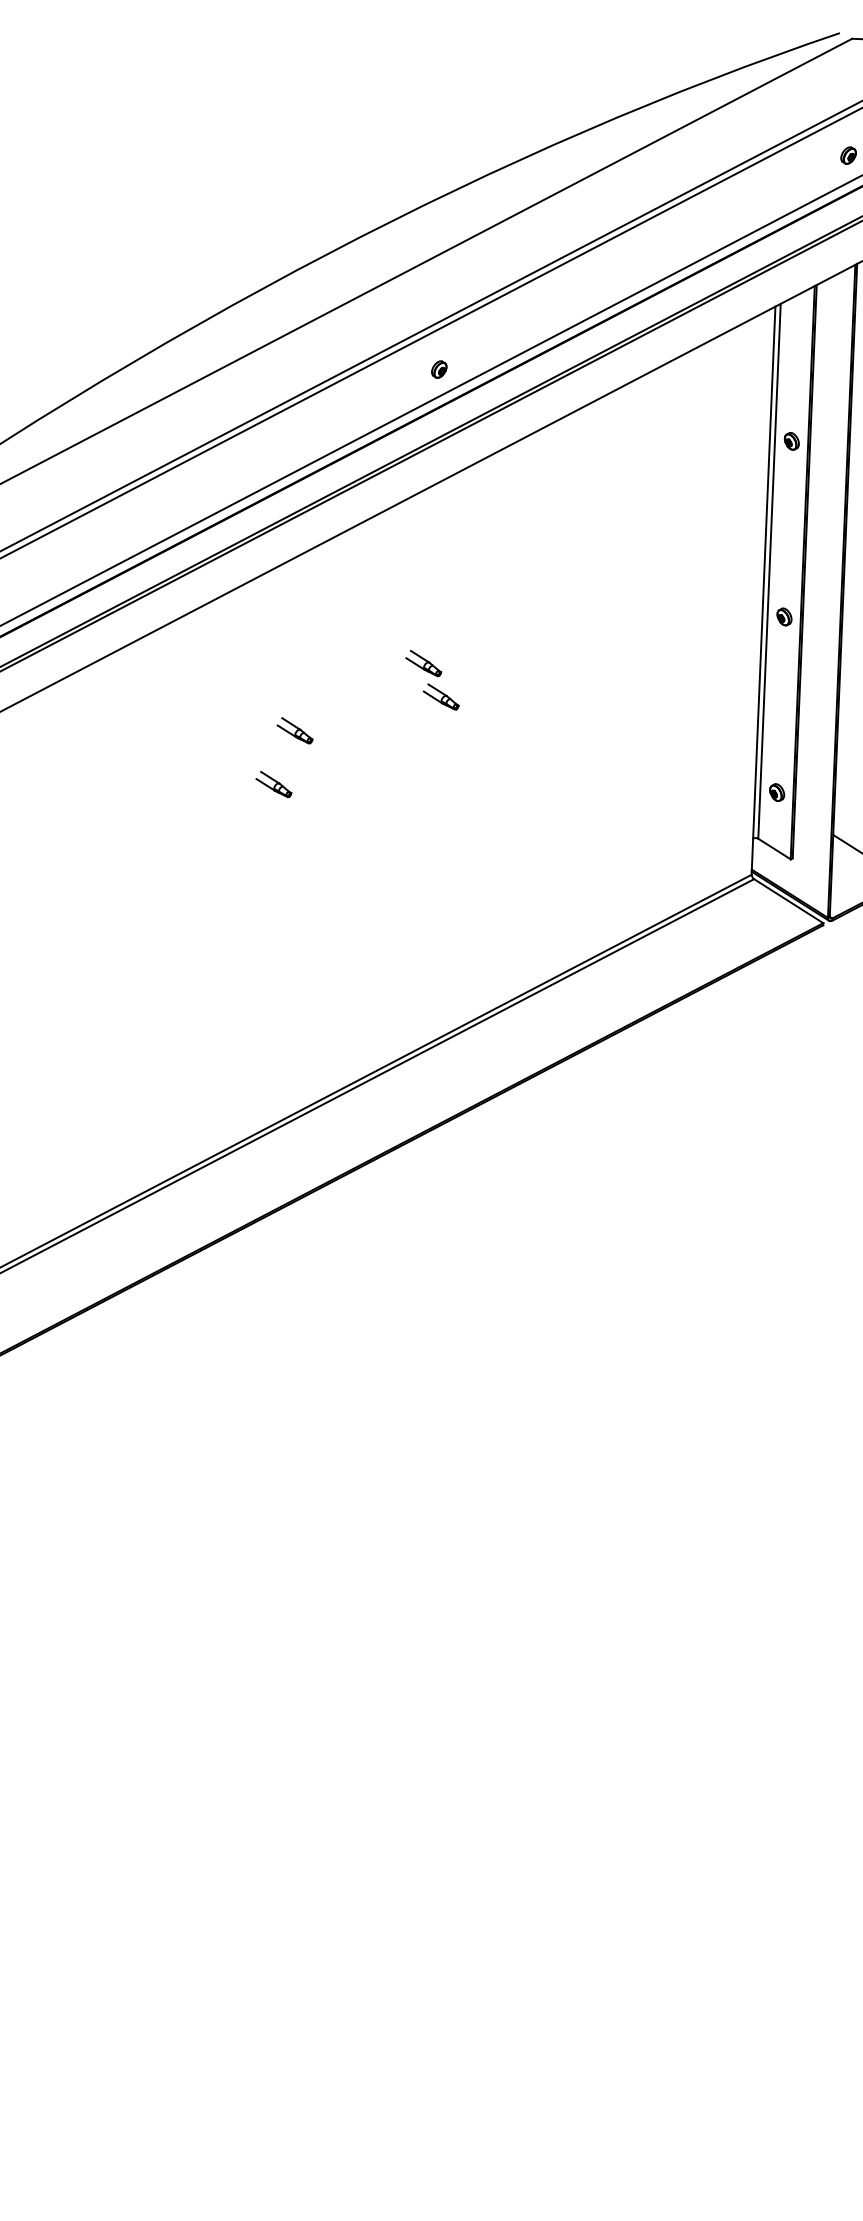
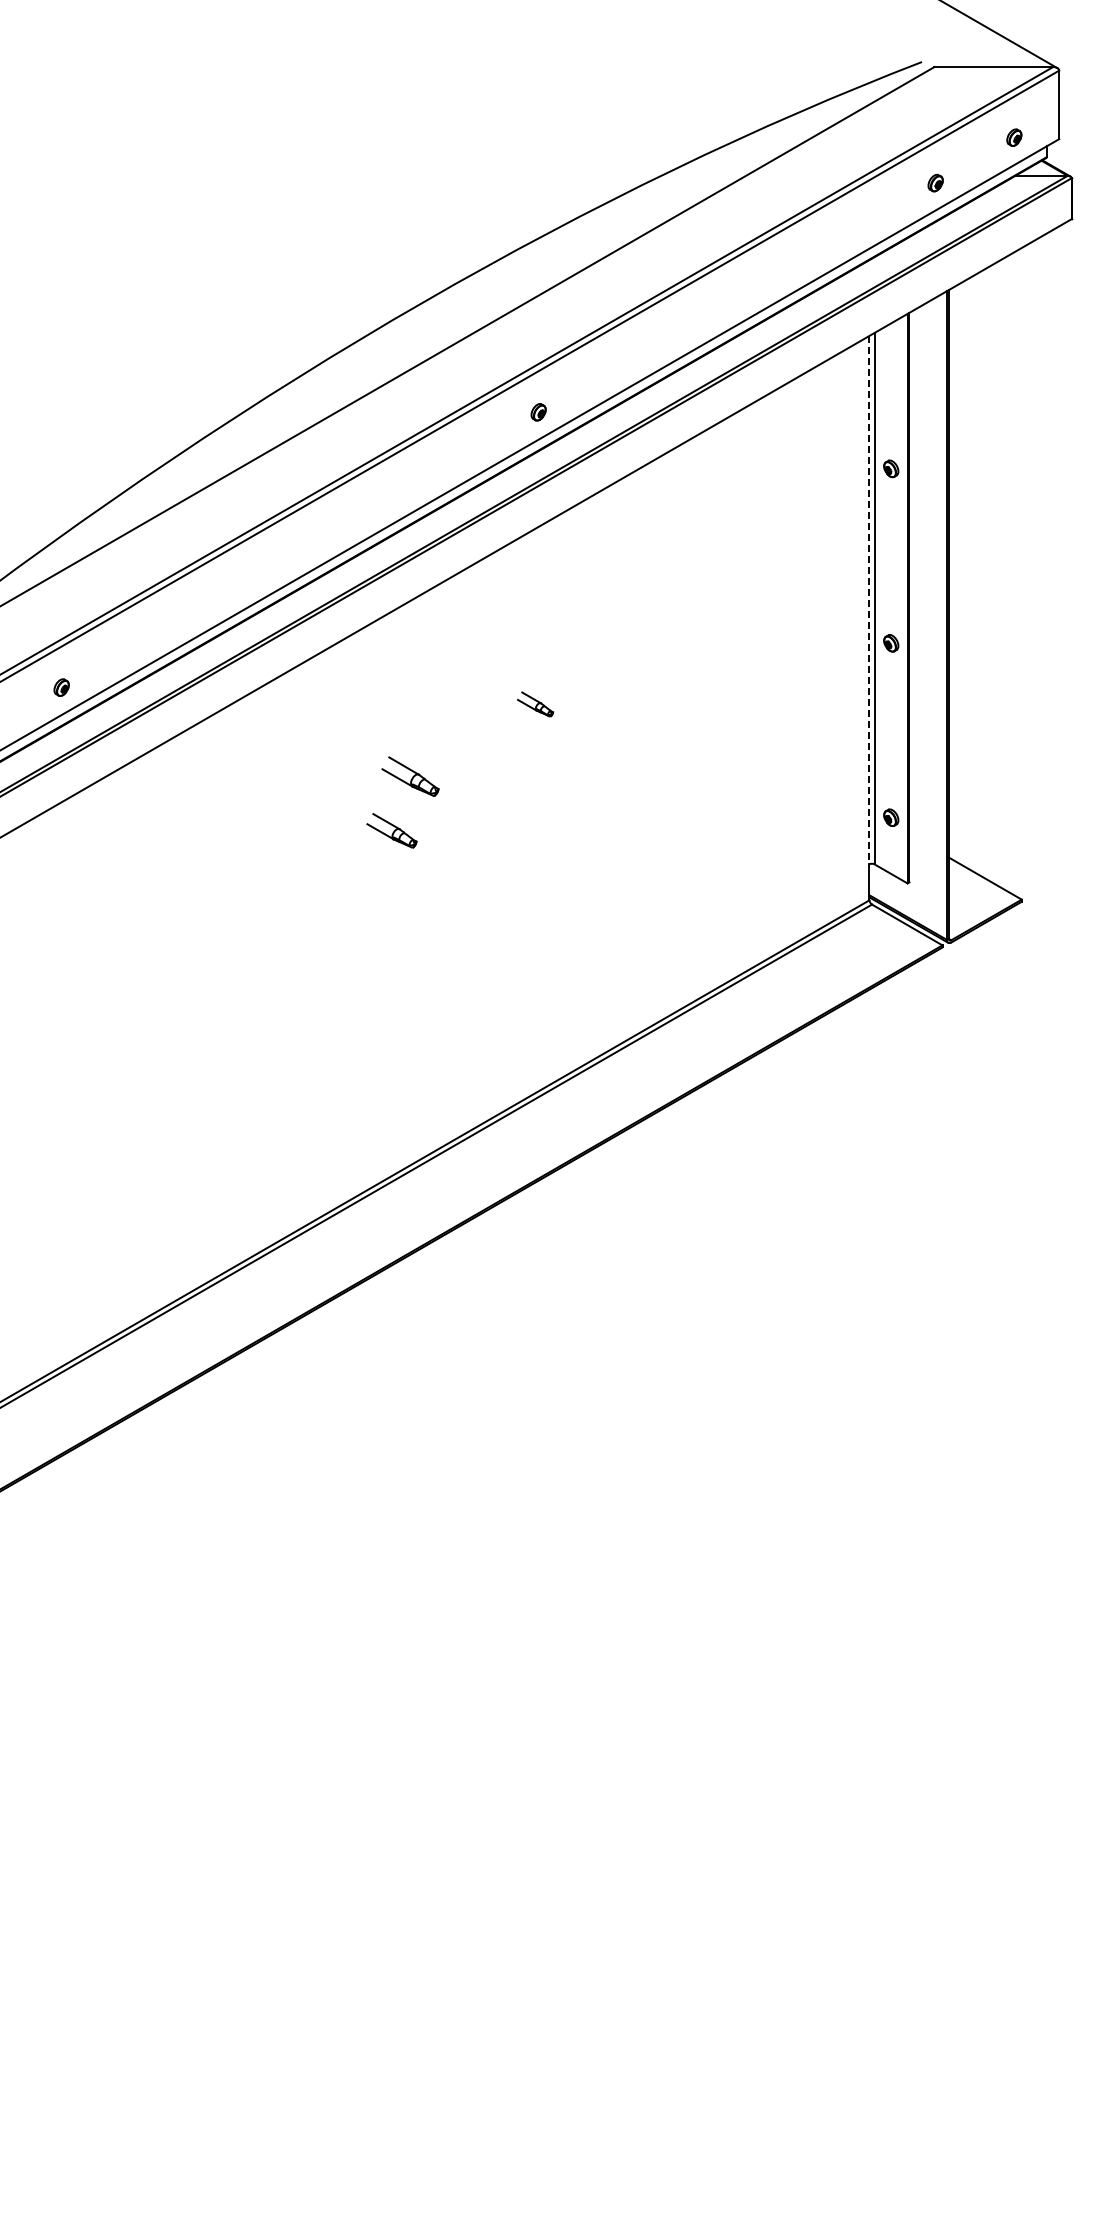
line: (764, 572) -> (869, 600), solid -> dashed
part: (440, 696) -> (553, 736), removed
part: (294, 730) -> (410, 776), size x1.6
part: (273, 784) -> (391, 830), size x1.4

